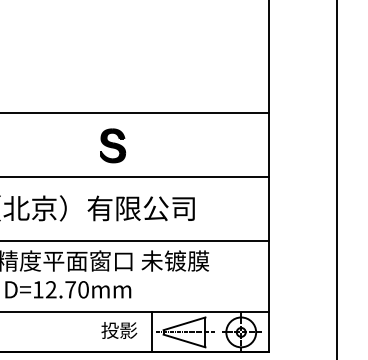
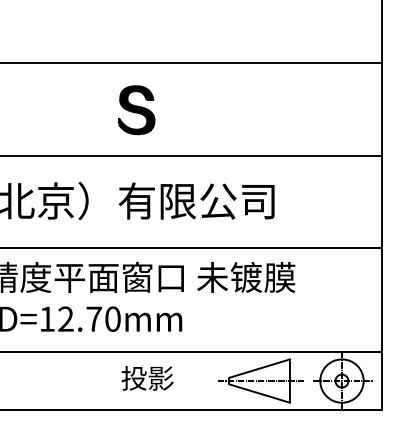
part: (113, 145) -> (137, 109), moved
text: (119, 330) -> (147, 378), moved
line: (151, 332) -> (211, 381), removed

